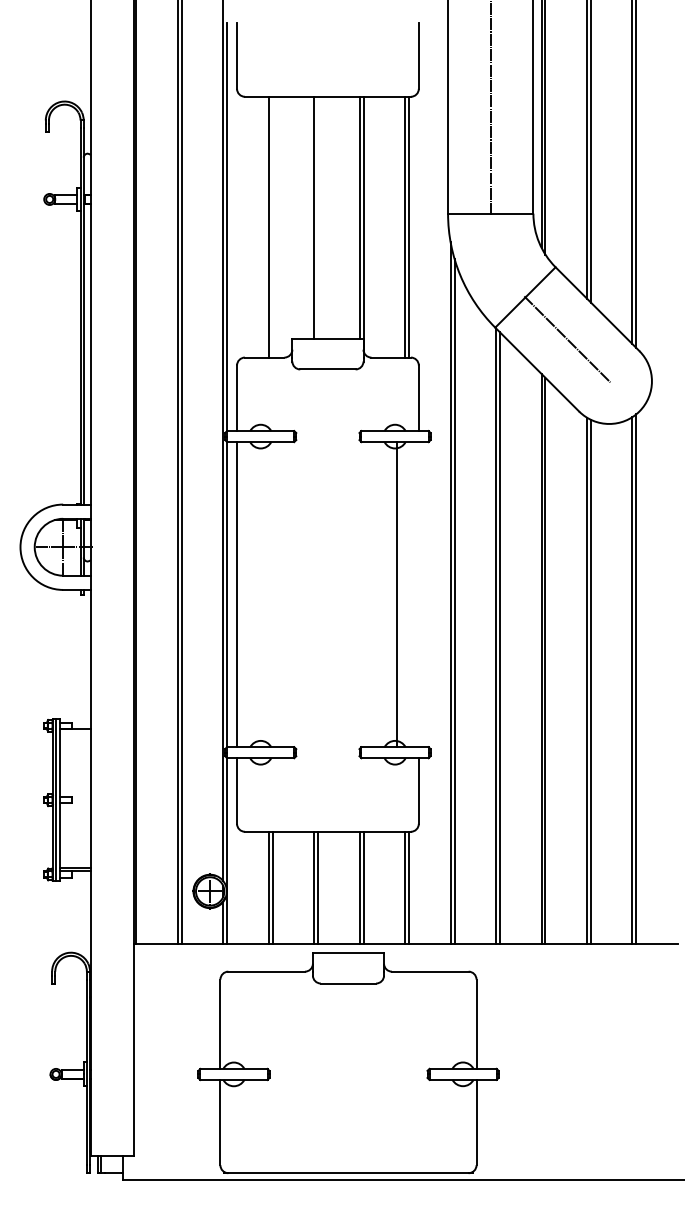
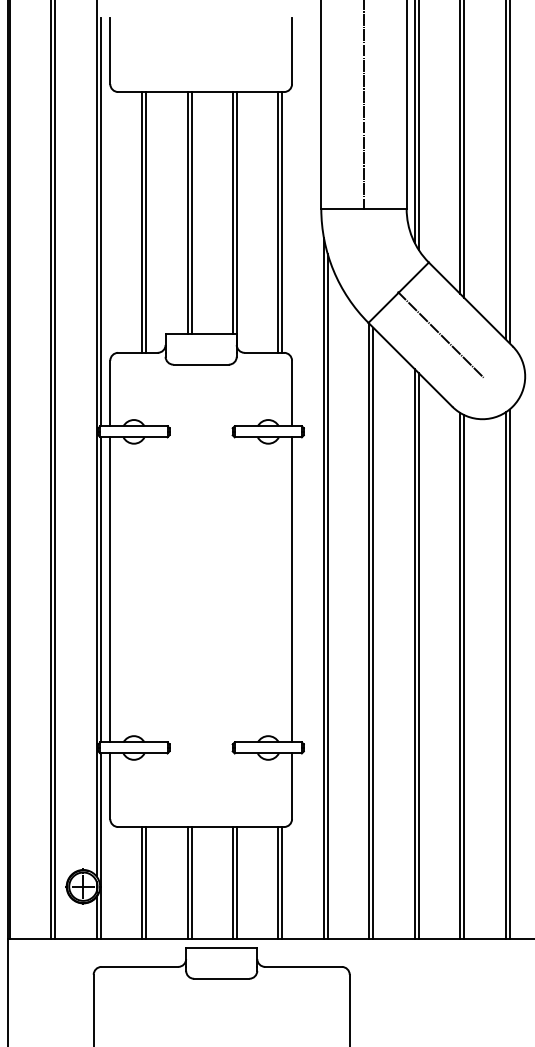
line: (318, 217) -> (191, 212), added
line: (272, 226) -> (145, 221), added
line: (396, 594) -> (291, 589), moved

